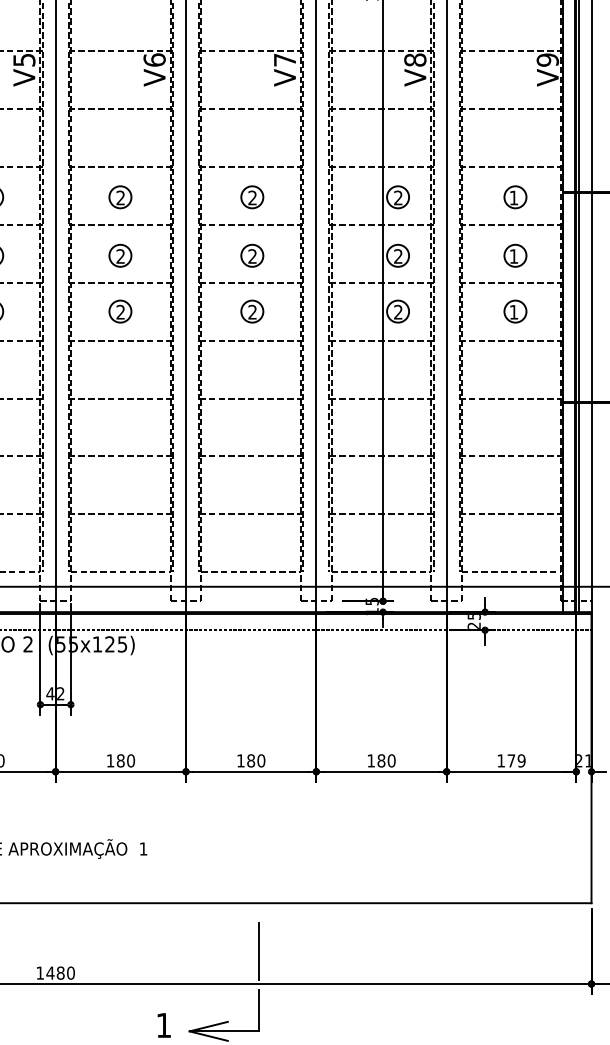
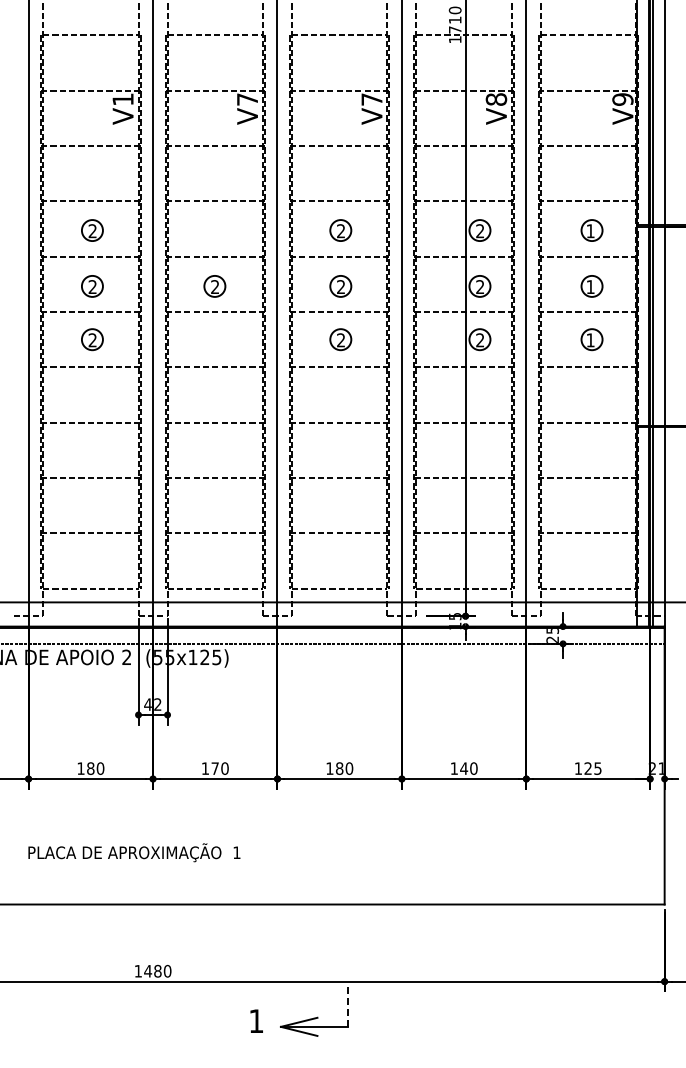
text: (23, 60) -> (122, 99), V5 -> V1
text: (154, 60) -> (247, 99), V6 -> V7
part: (120, 197) -> (214, 230), removed
part: (120, 311) -> (214, 339), removed
text: (120, 760) -> (214, 768), 180 -> 170
text: (381, 760) -> (464, 768), 180 -> 140
text: (515, 760) -> (592, 768), 179 -> 125
line: (259, 951) -> (347, 950), removed
line: (259, 1011) -> (347, 1007), solid -> dashed

